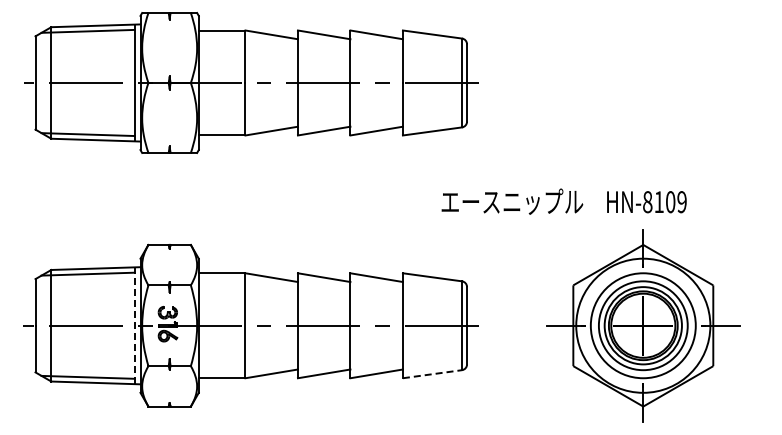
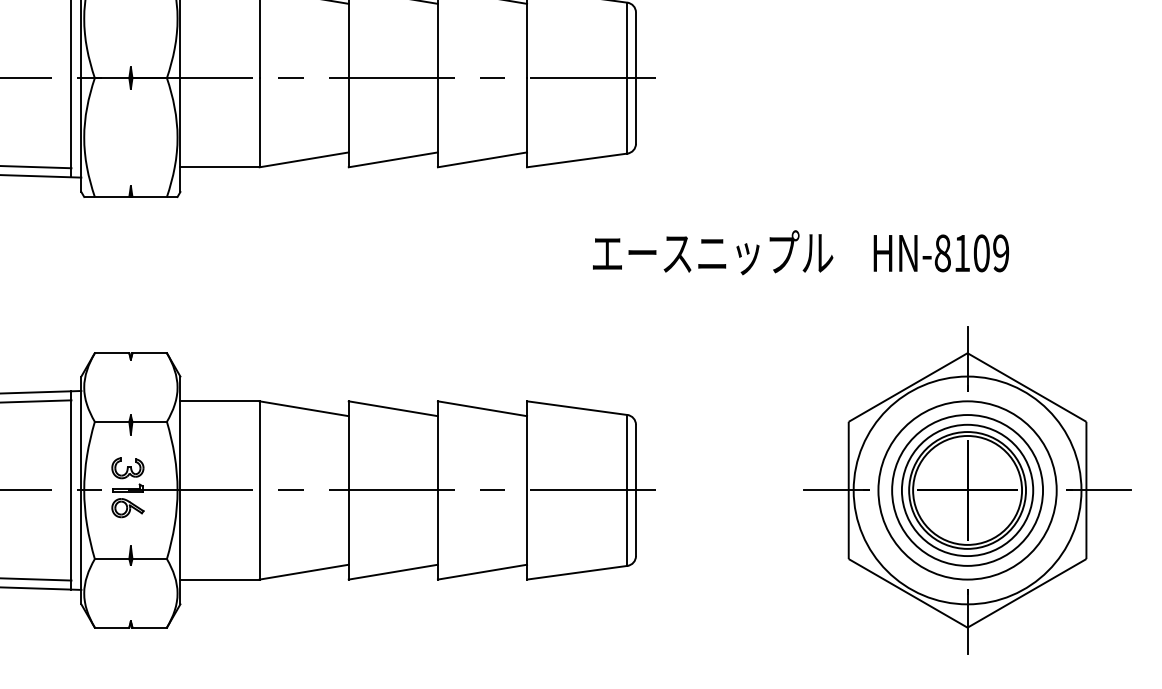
text: (563, 201) -> (799, 252), moved
line: (134, 325) -> (71, 490), dashed -> solid
part: (643, 325) -> (967, 490), moved
line: (432, 374) -> (577, 573), dashed -> solid

